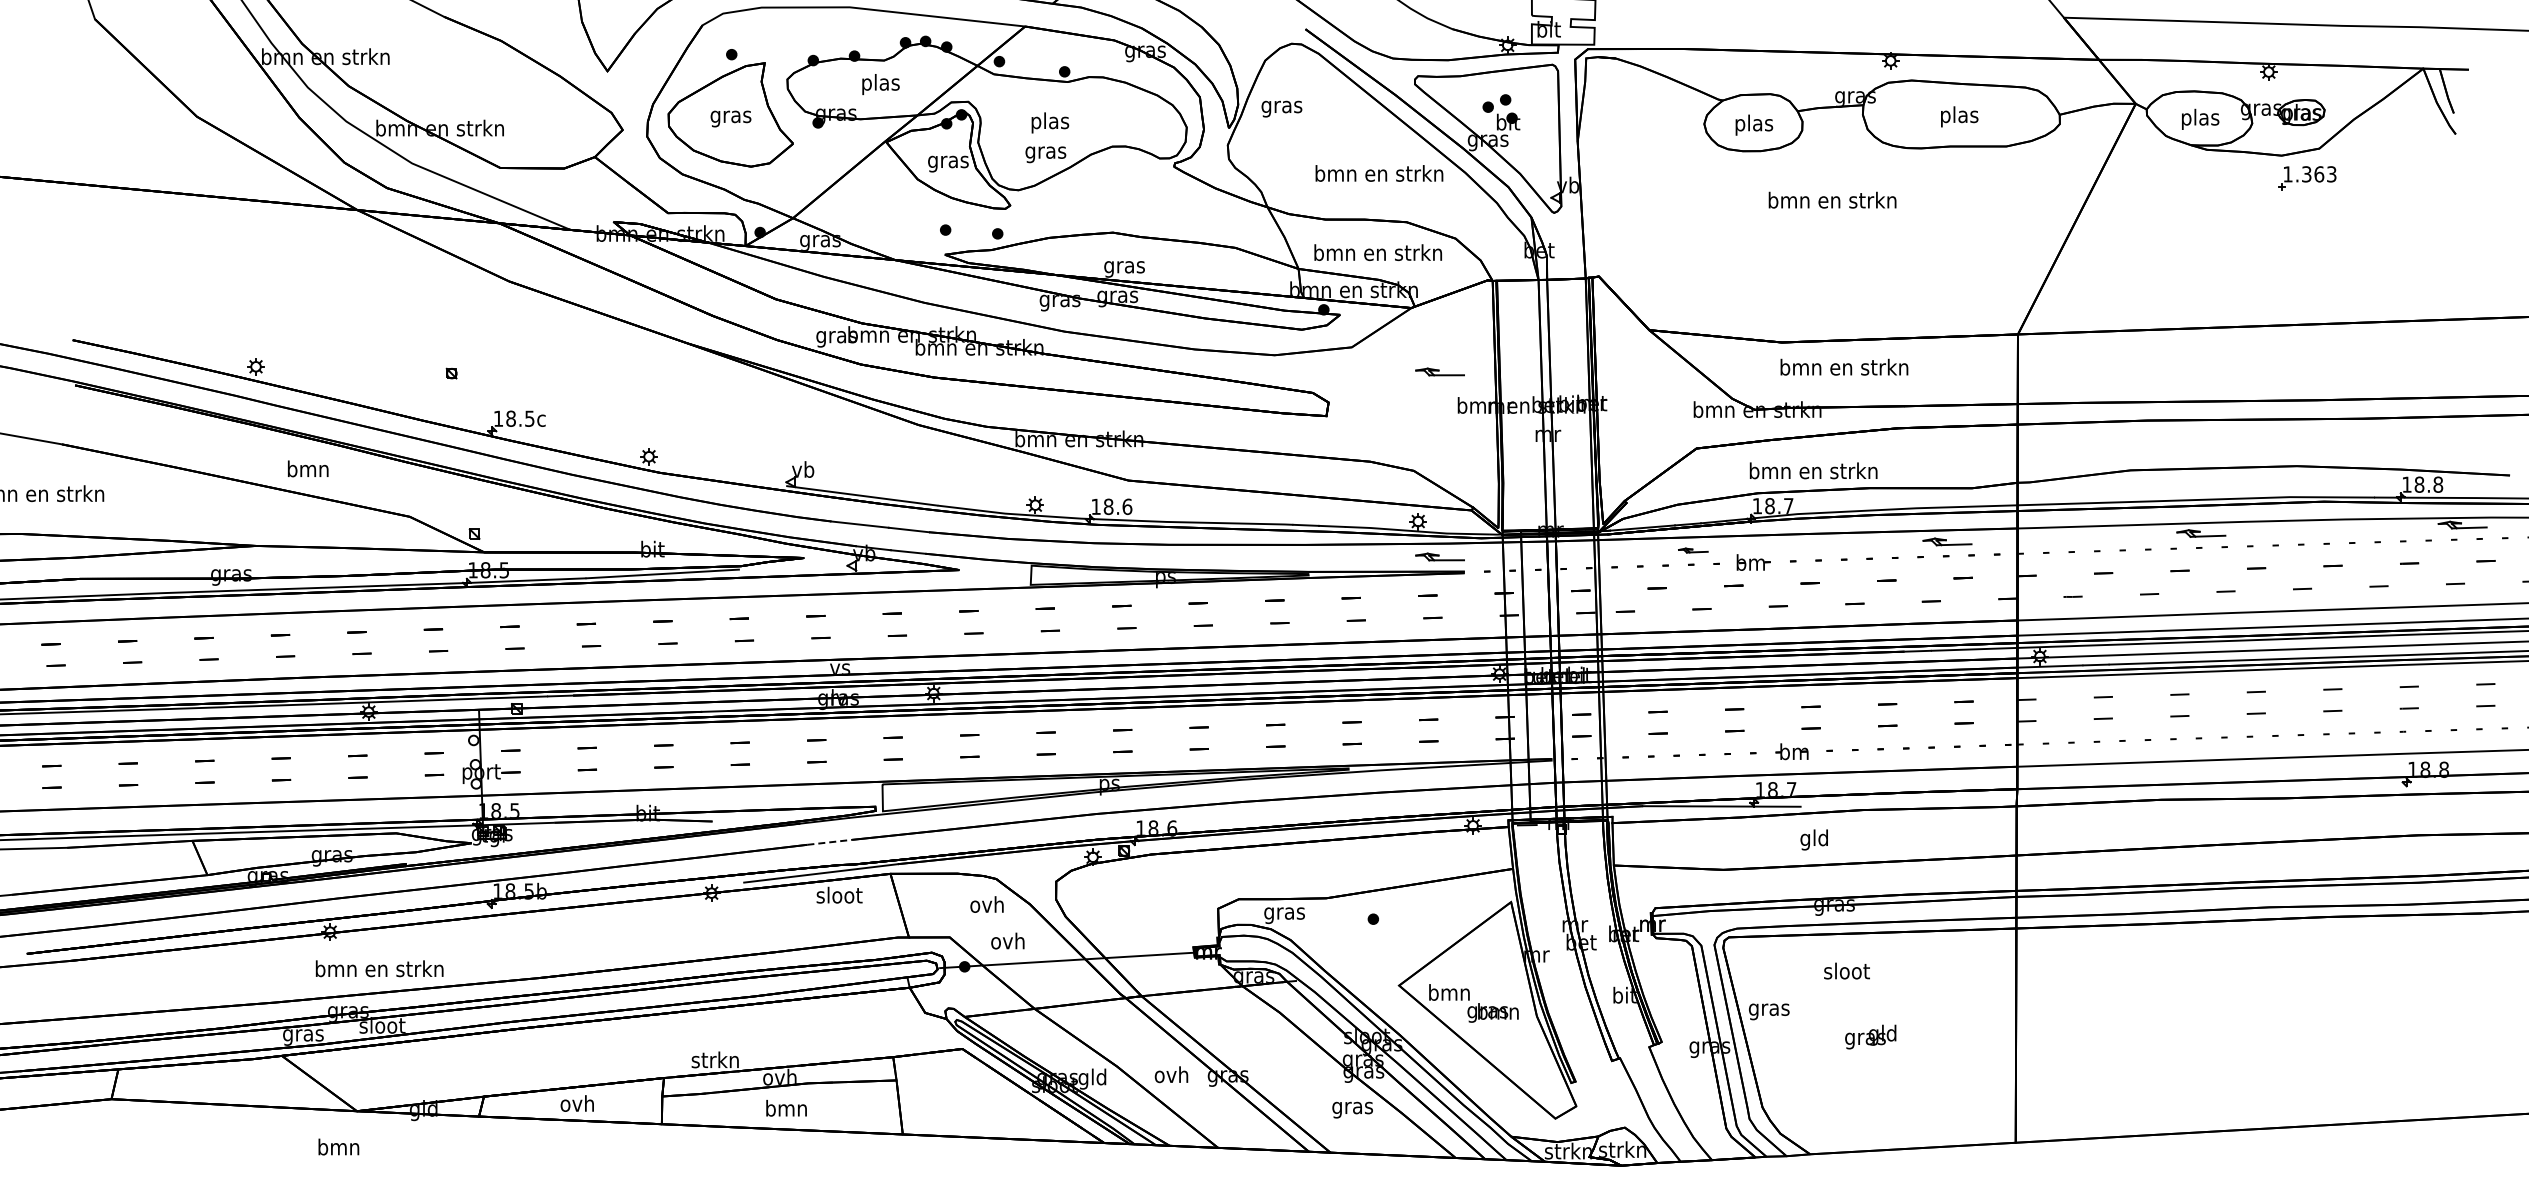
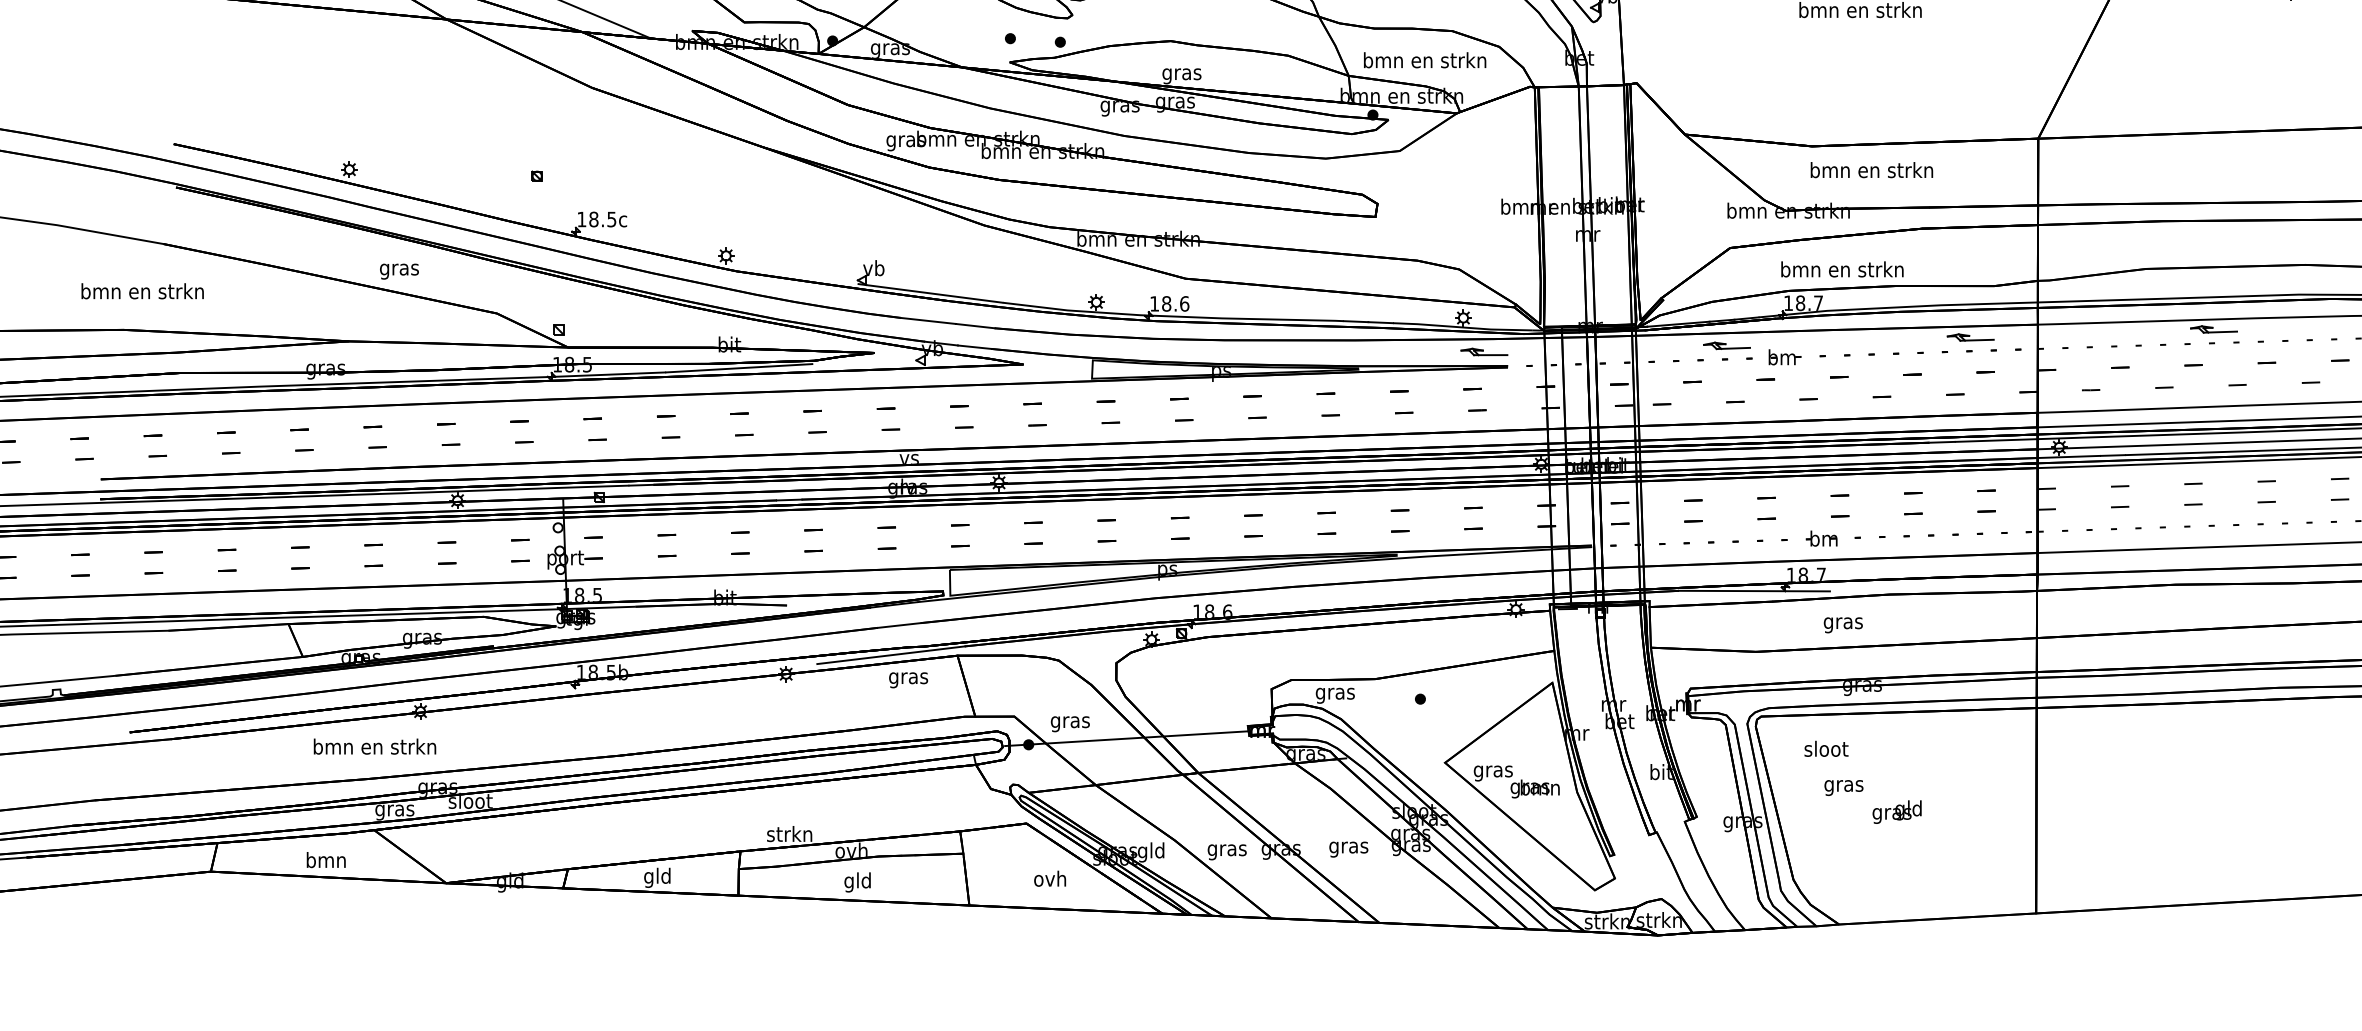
part: (1439, 371) -> (1483, 174), removed
text: (307, 470) -> (398, 269), bmn -> gras
part: (1693, 550) -> (1727, 345), size x1.67
text: (1814, 839) -> (1843, 622), gld -> gras
line: (830, 842) -> (900, 625), dashed -> solid
text: (839, 896) -> (908, 677), sloot -> gras
text: (986, 904) -> (1049, 878), moved
text: (1007, 942) -> (1069, 721), ovh -> gras
text: (379, 968) -> (374, 746), moved
text: (1846, 970) -> (1825, 748), moved
text: (1449, 994) -> (1493, 771), bmn -> gras
text: (1769, 1011) -> (1844, 787), moved
text: (1171, 1076) -> (1226, 849), ovh -> gras
text: (576, 1105) -> (656, 877), ovh -> gld
text: (786, 1109) -> (857, 881), bmn -> gld
text: (1352, 1109) -> (1348, 848), moved
text: (338, 1146) -> (325, 859), moved

